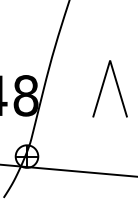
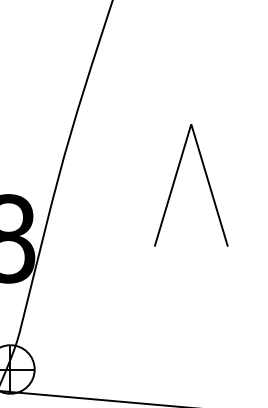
line: (103, 86) -> (177, 180), moved

